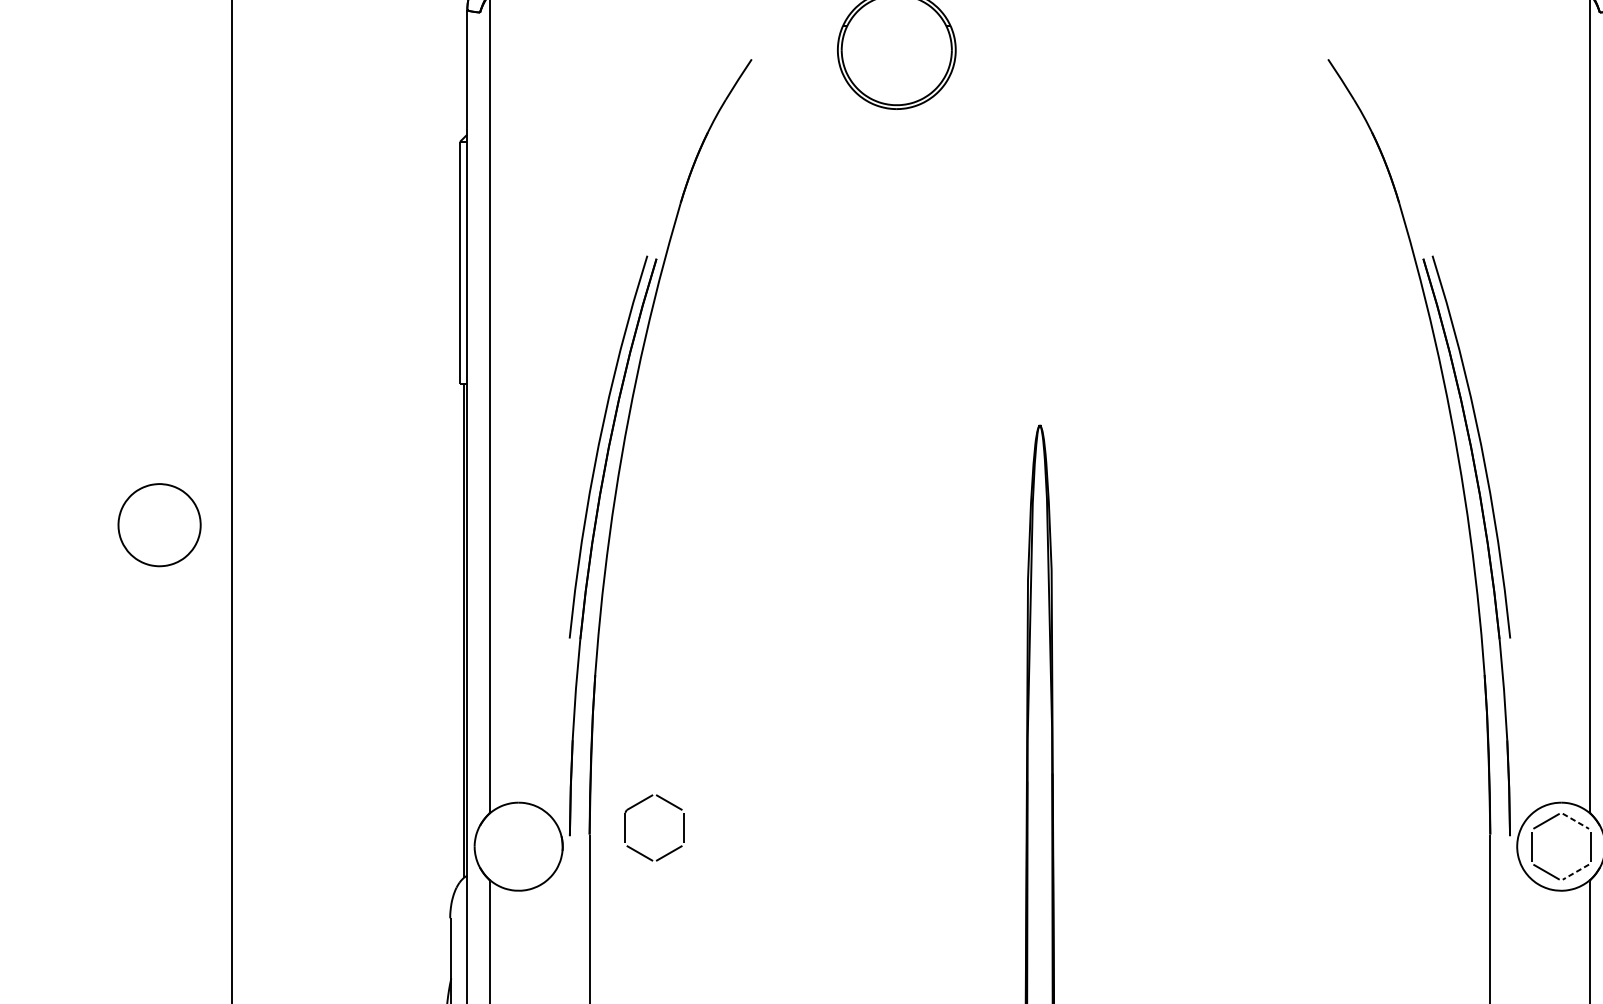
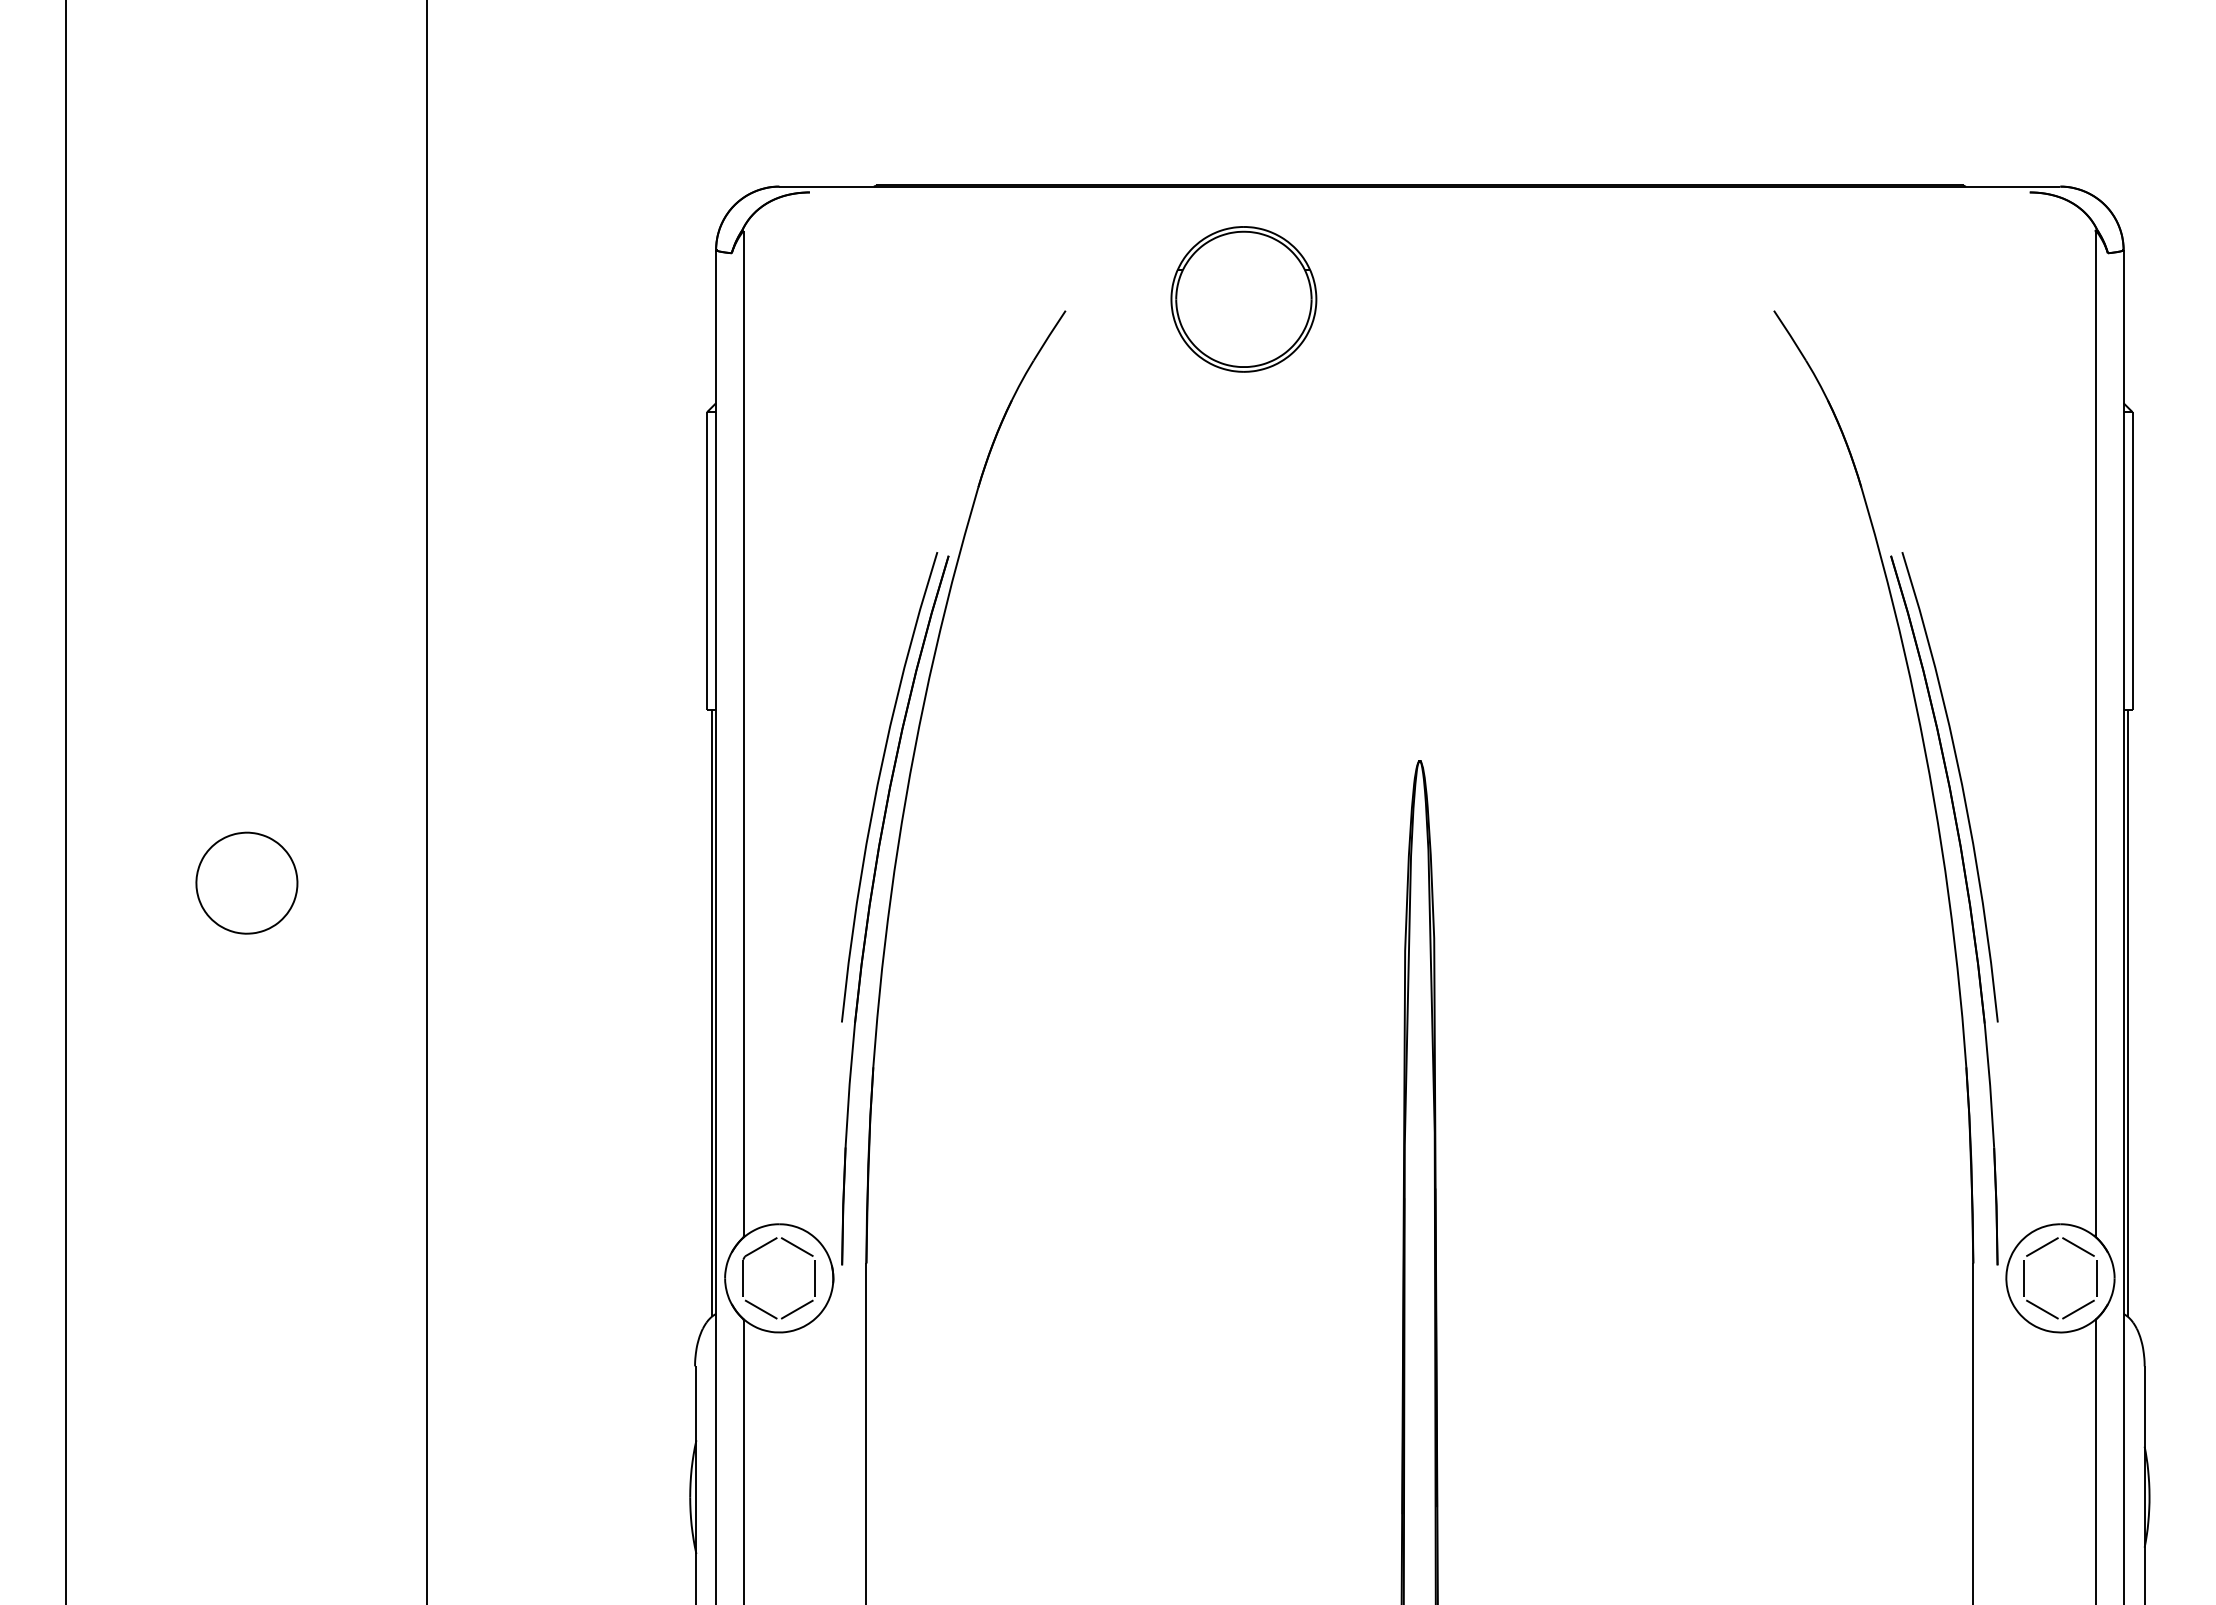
part: (159, 524) -> (246, 882), moved
line: (1575, 821) -> (2078, 1247), dashed -> solid
part: (641, 853) -> (763, 1309), moved
line: (1575, 872) -> (2078, 1309), dashed -> solid

